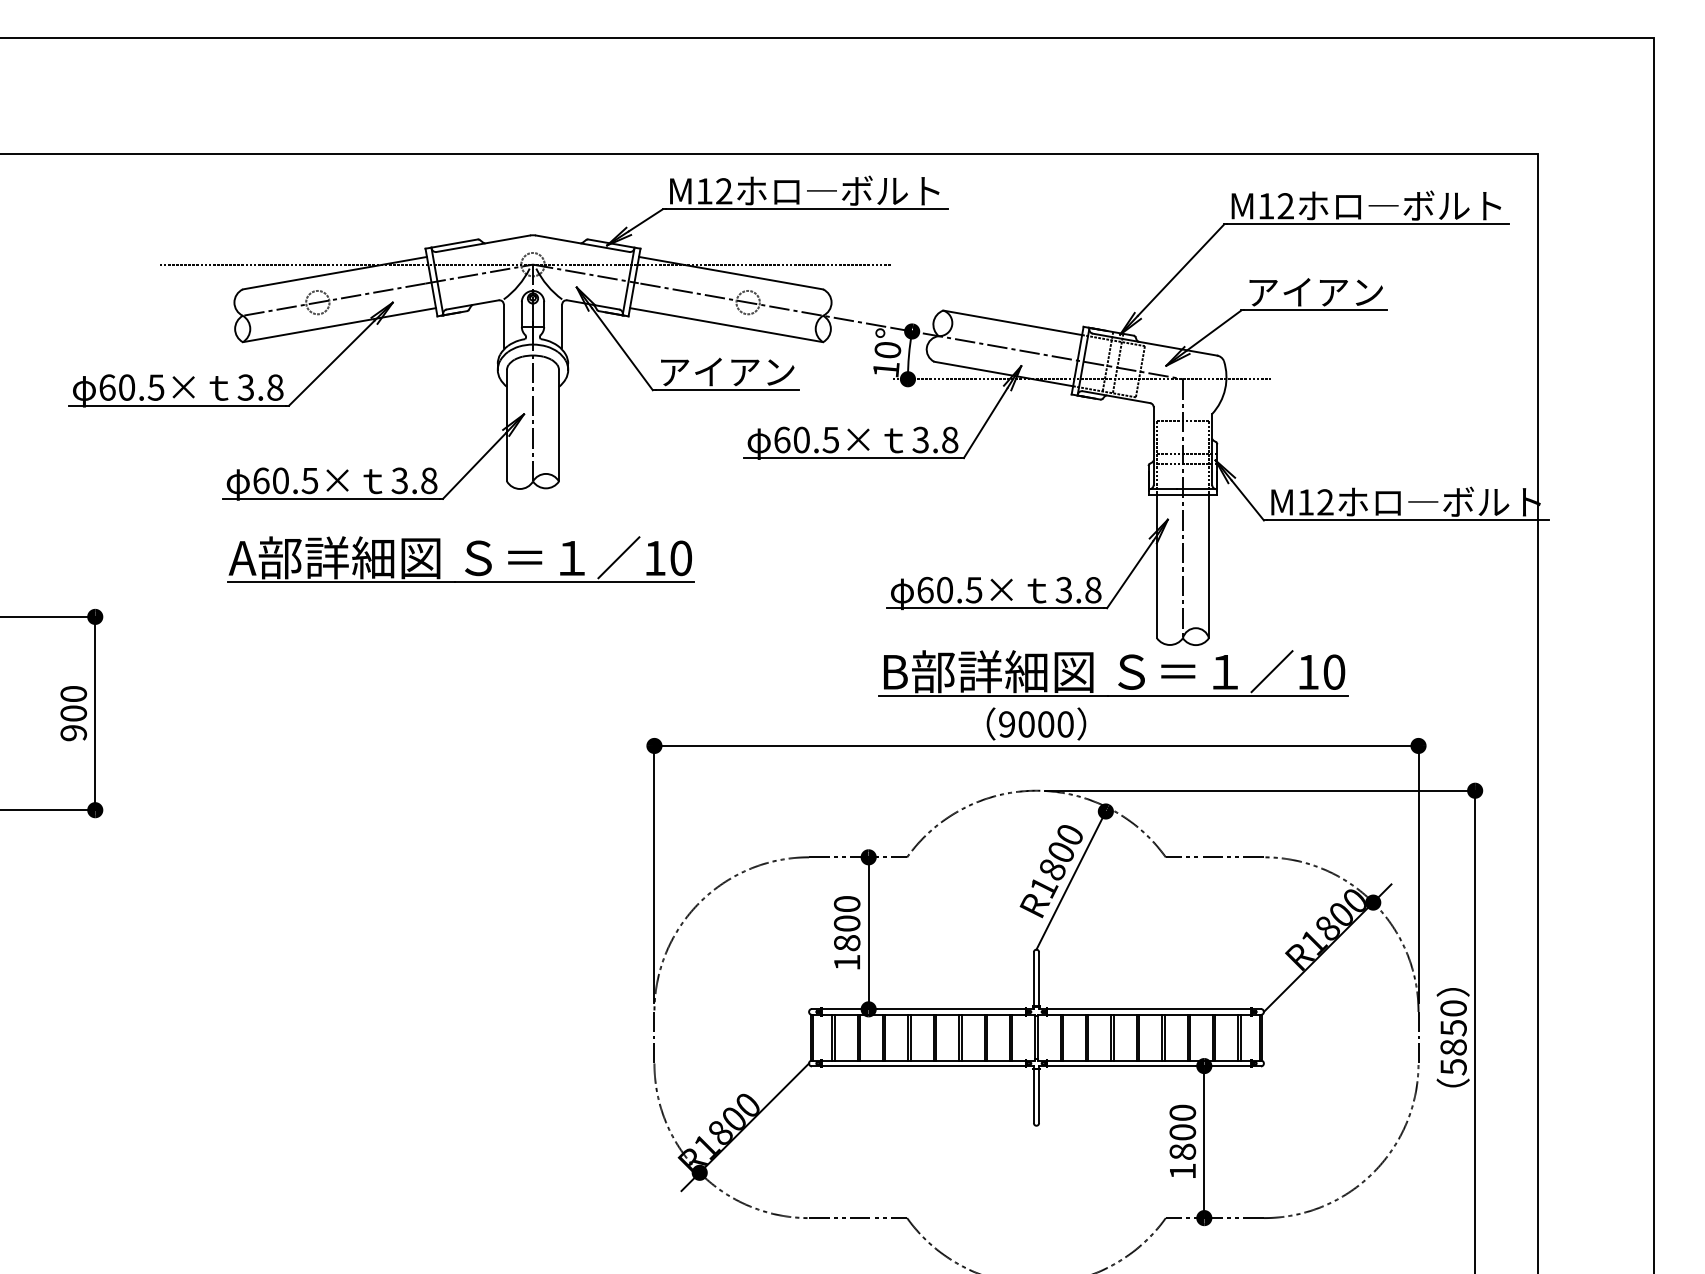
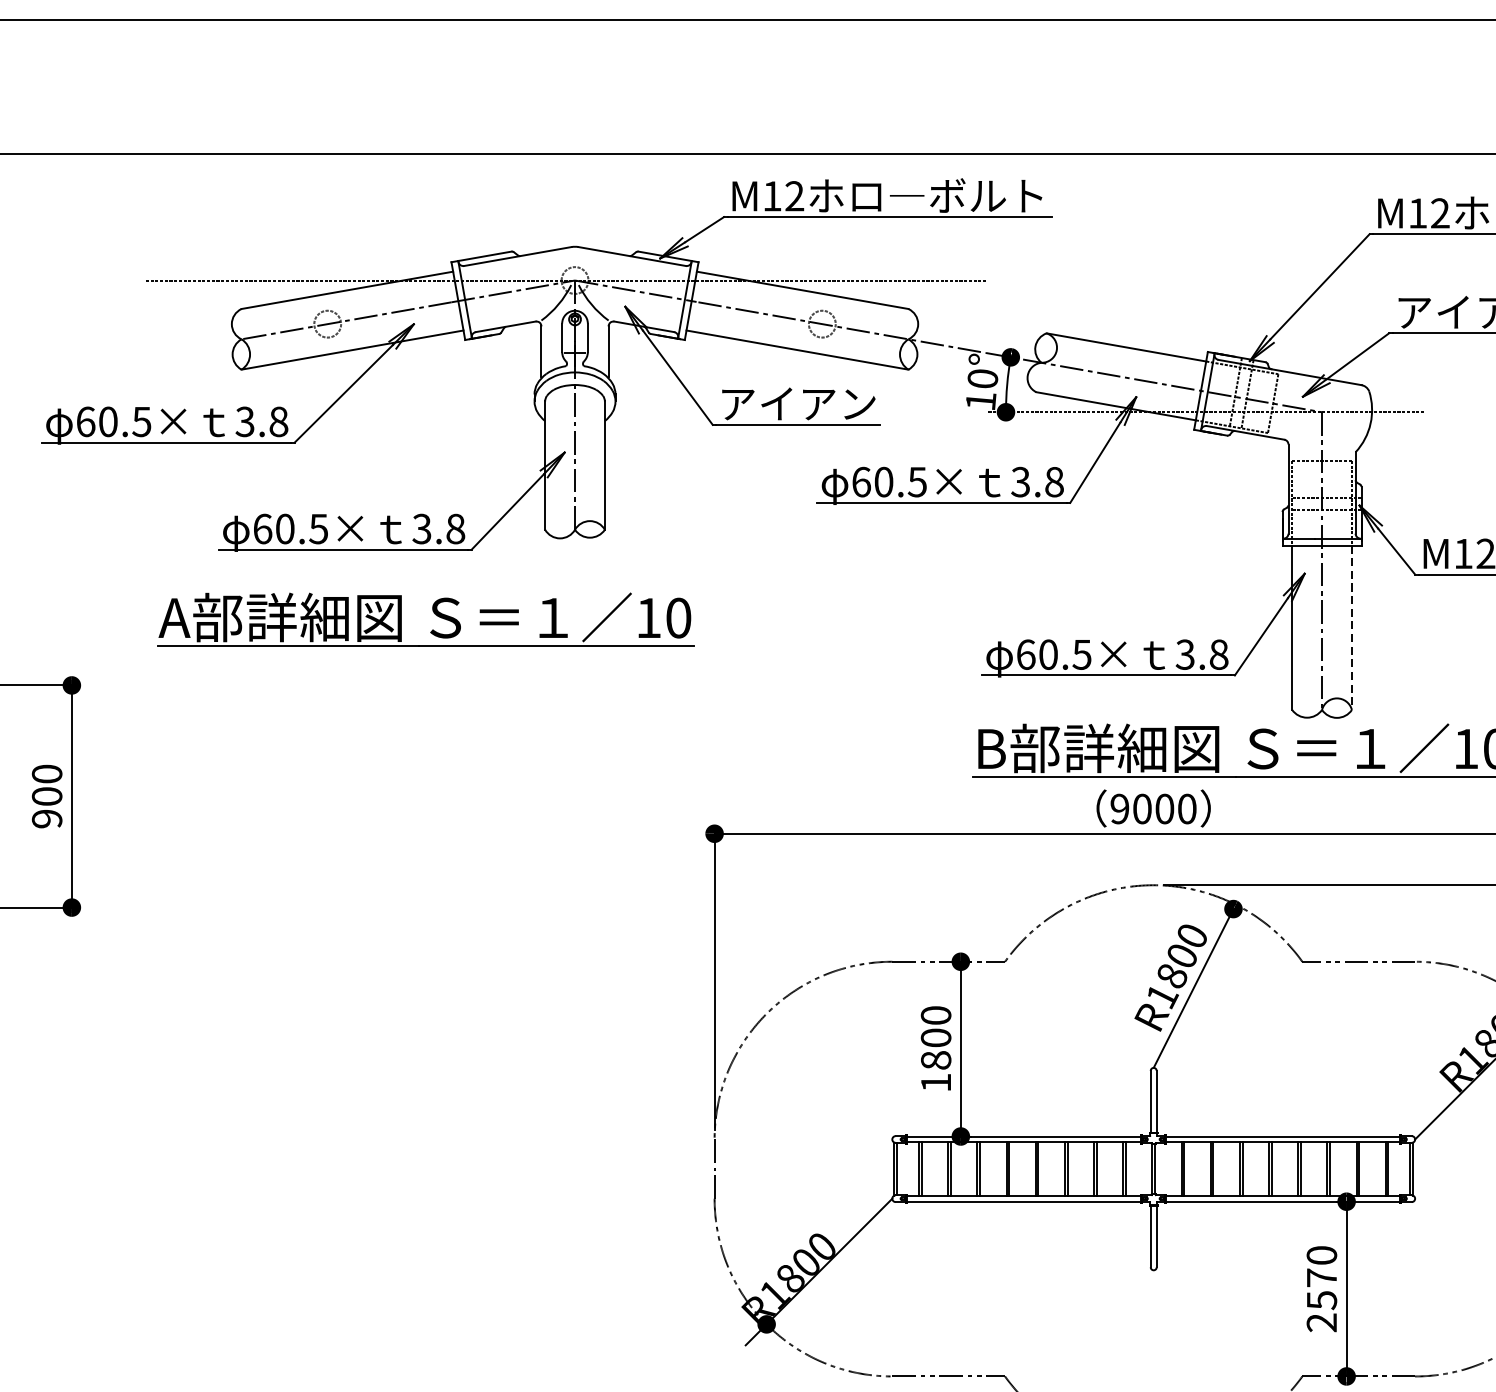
part: (467, 553) -> (433, 612), moved
line: (1208, 566) -> (1351, 627), solid -> dashed
text: (1182, 1151) -> (1321, 1299), 1800 -> 2570

